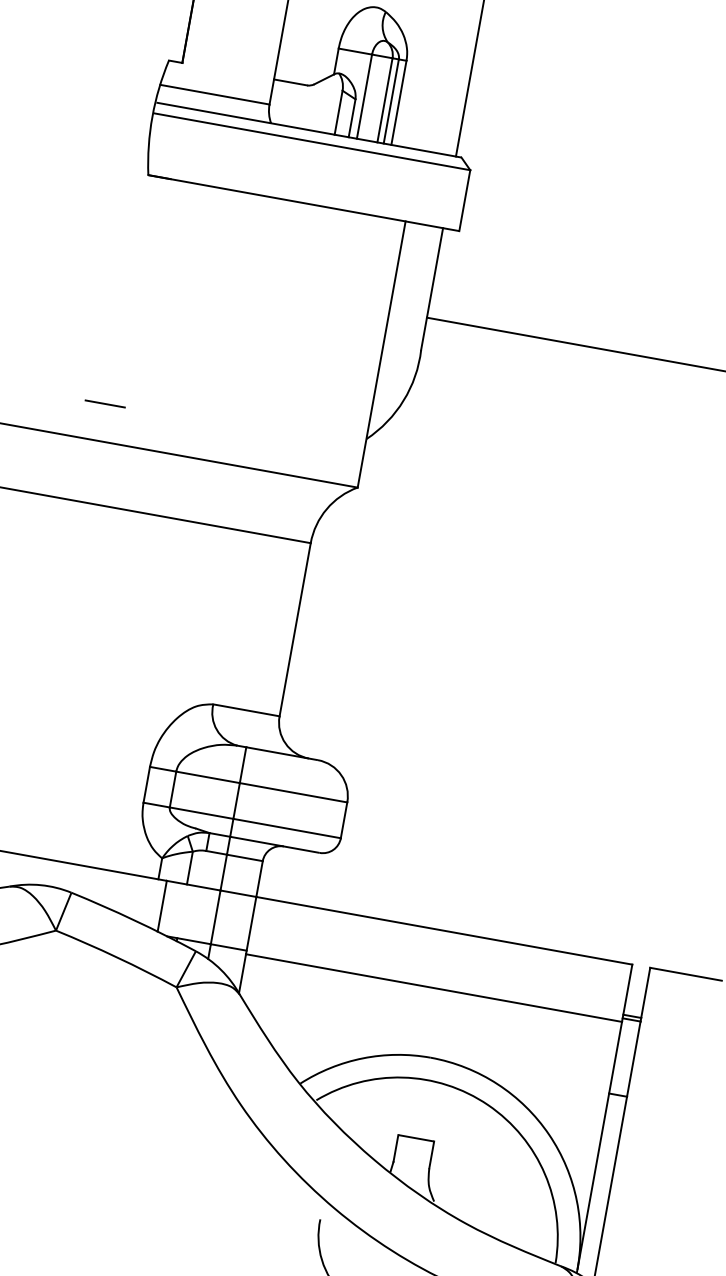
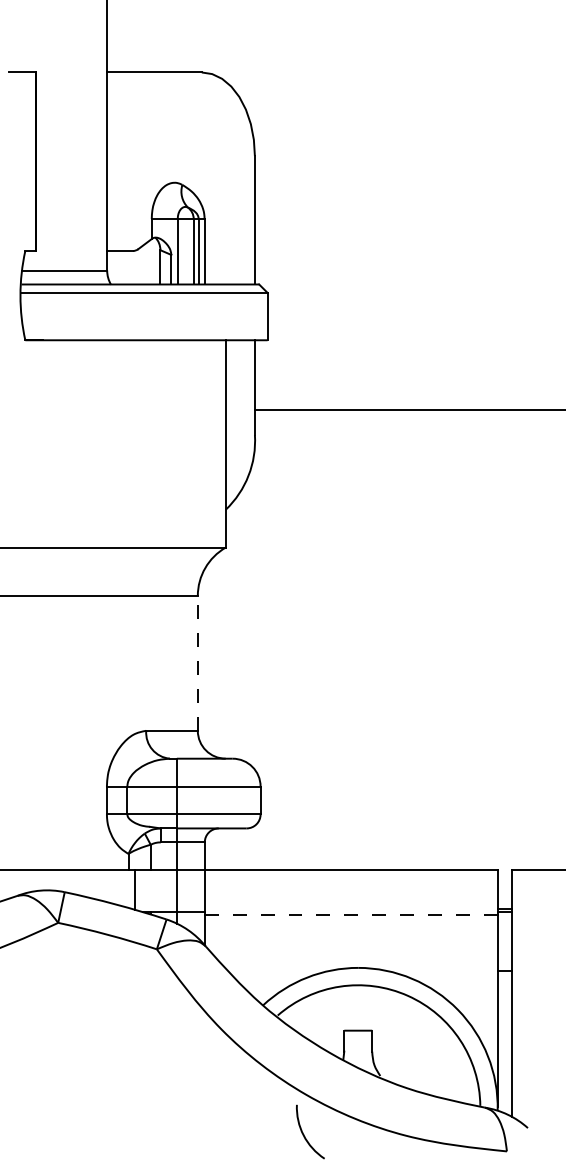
line: (104, 403) -> (23, 518), removed
line: (294, 628) -> (197, 662), solid -> dashed
line: (434, 987) -> (351, 914), solid -> dashed

